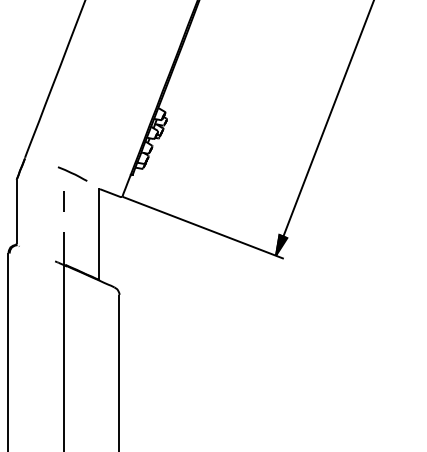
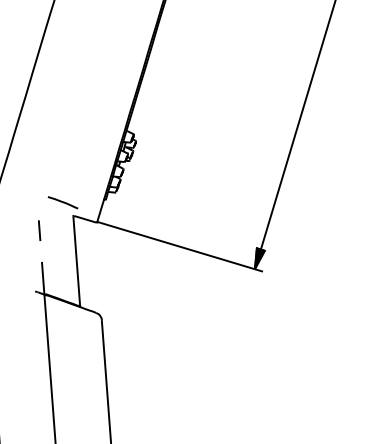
line: (72, 173) -> (62, 202), moved

